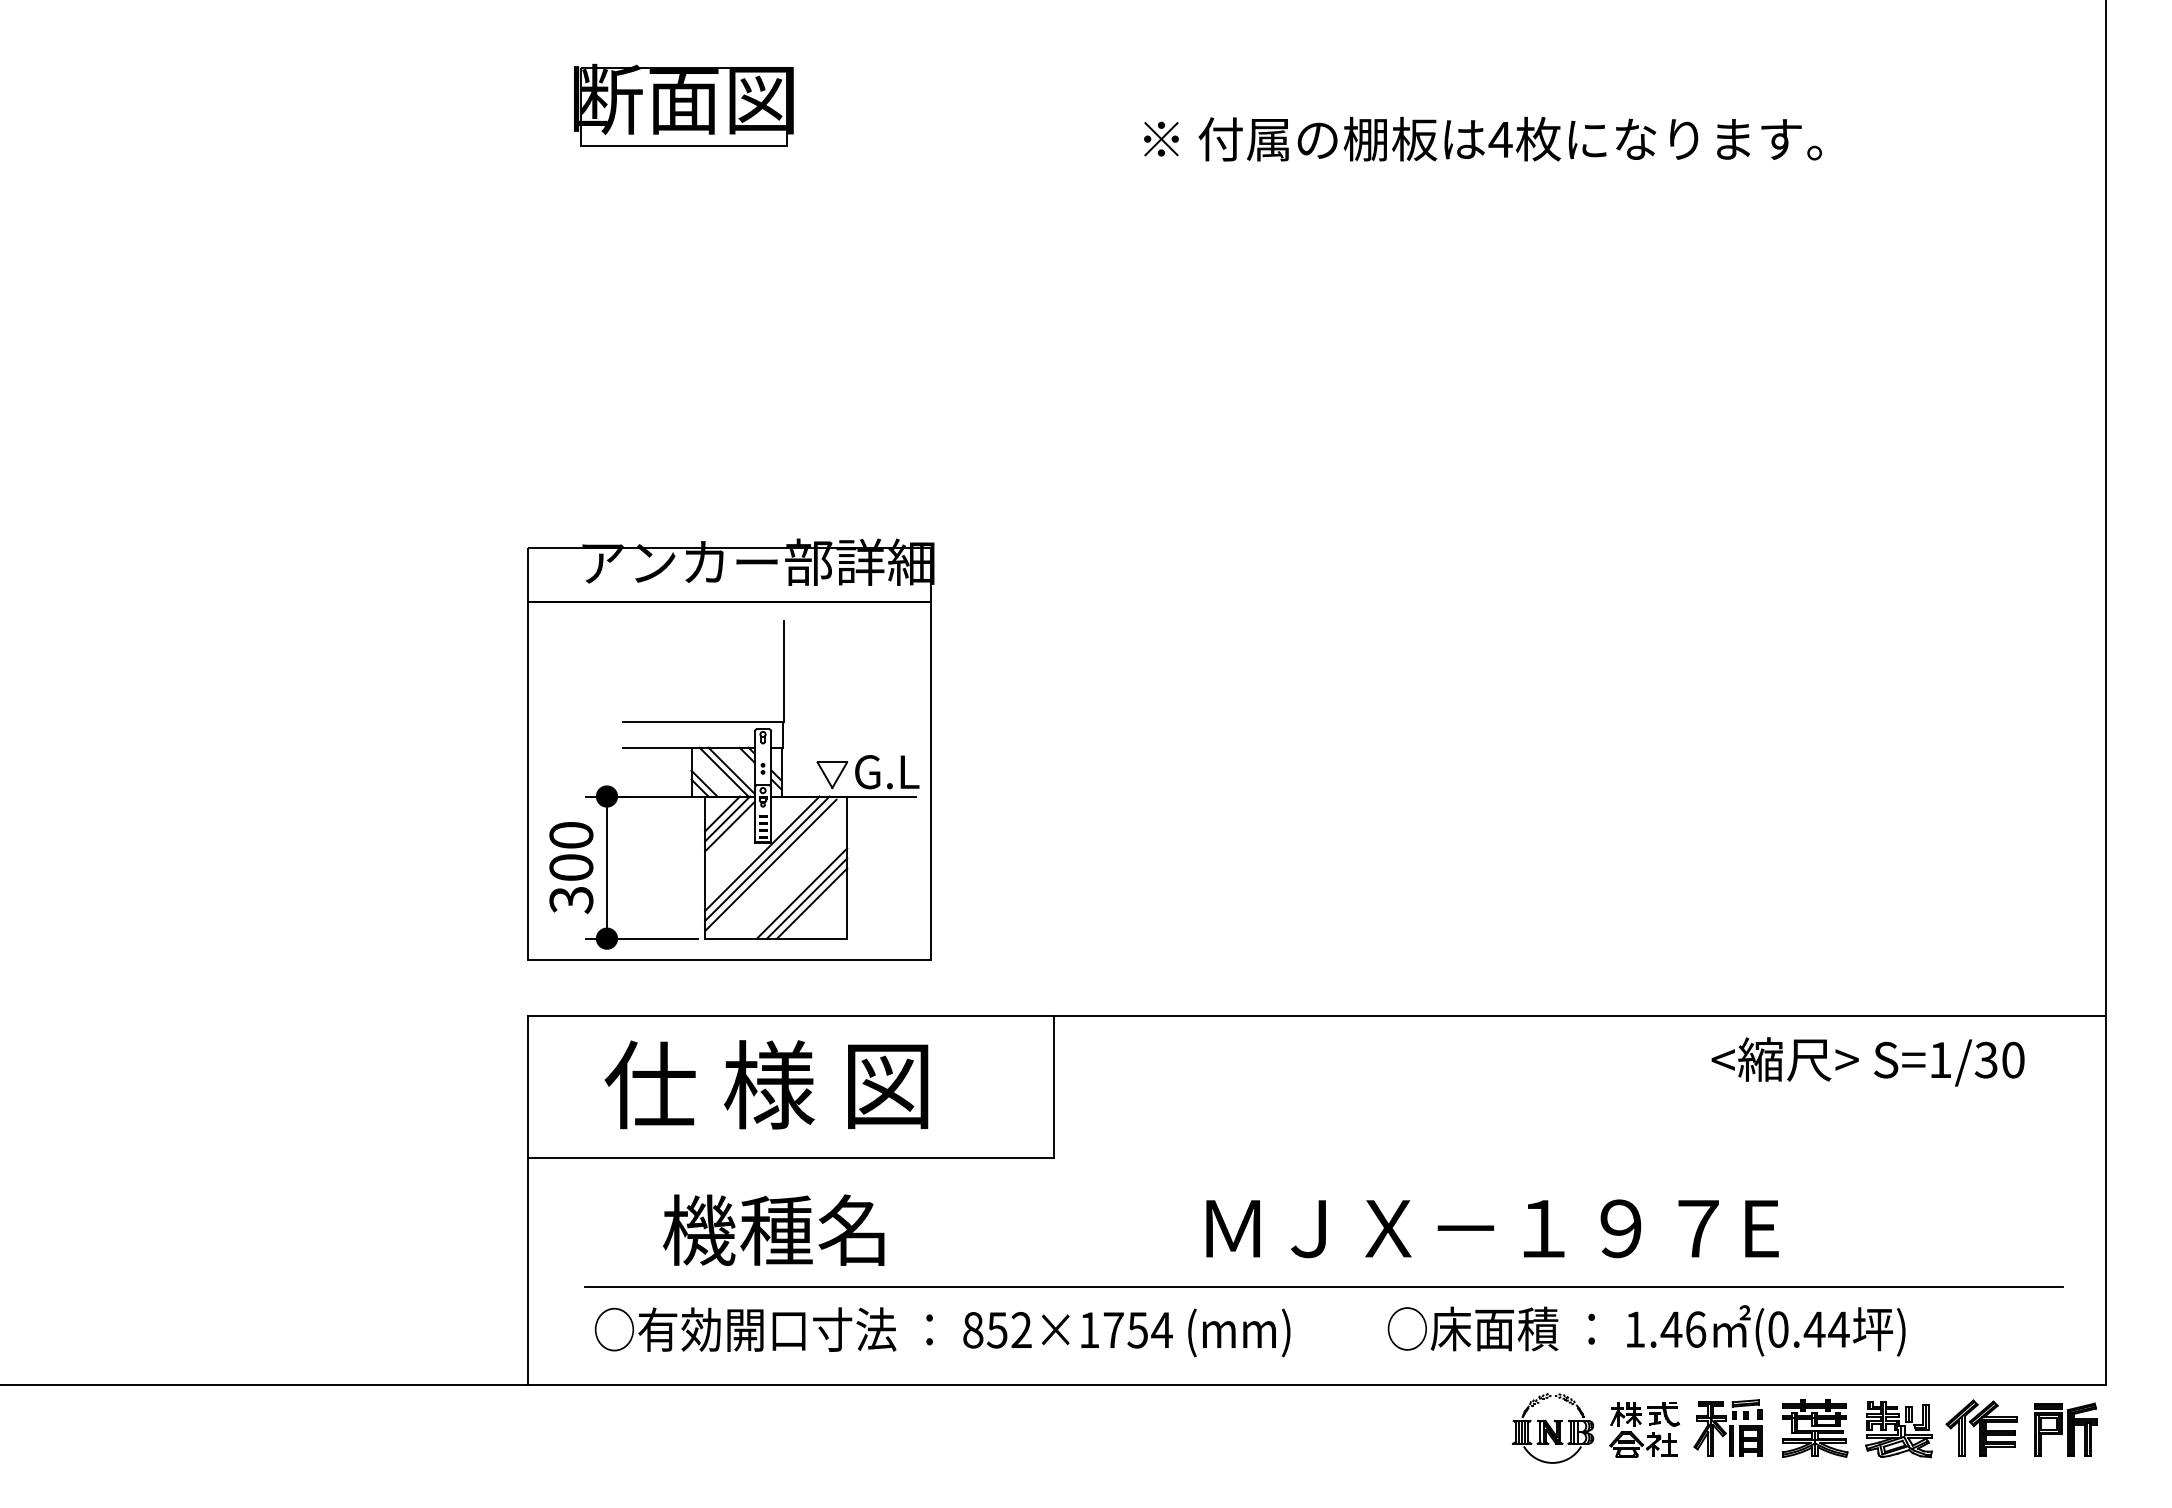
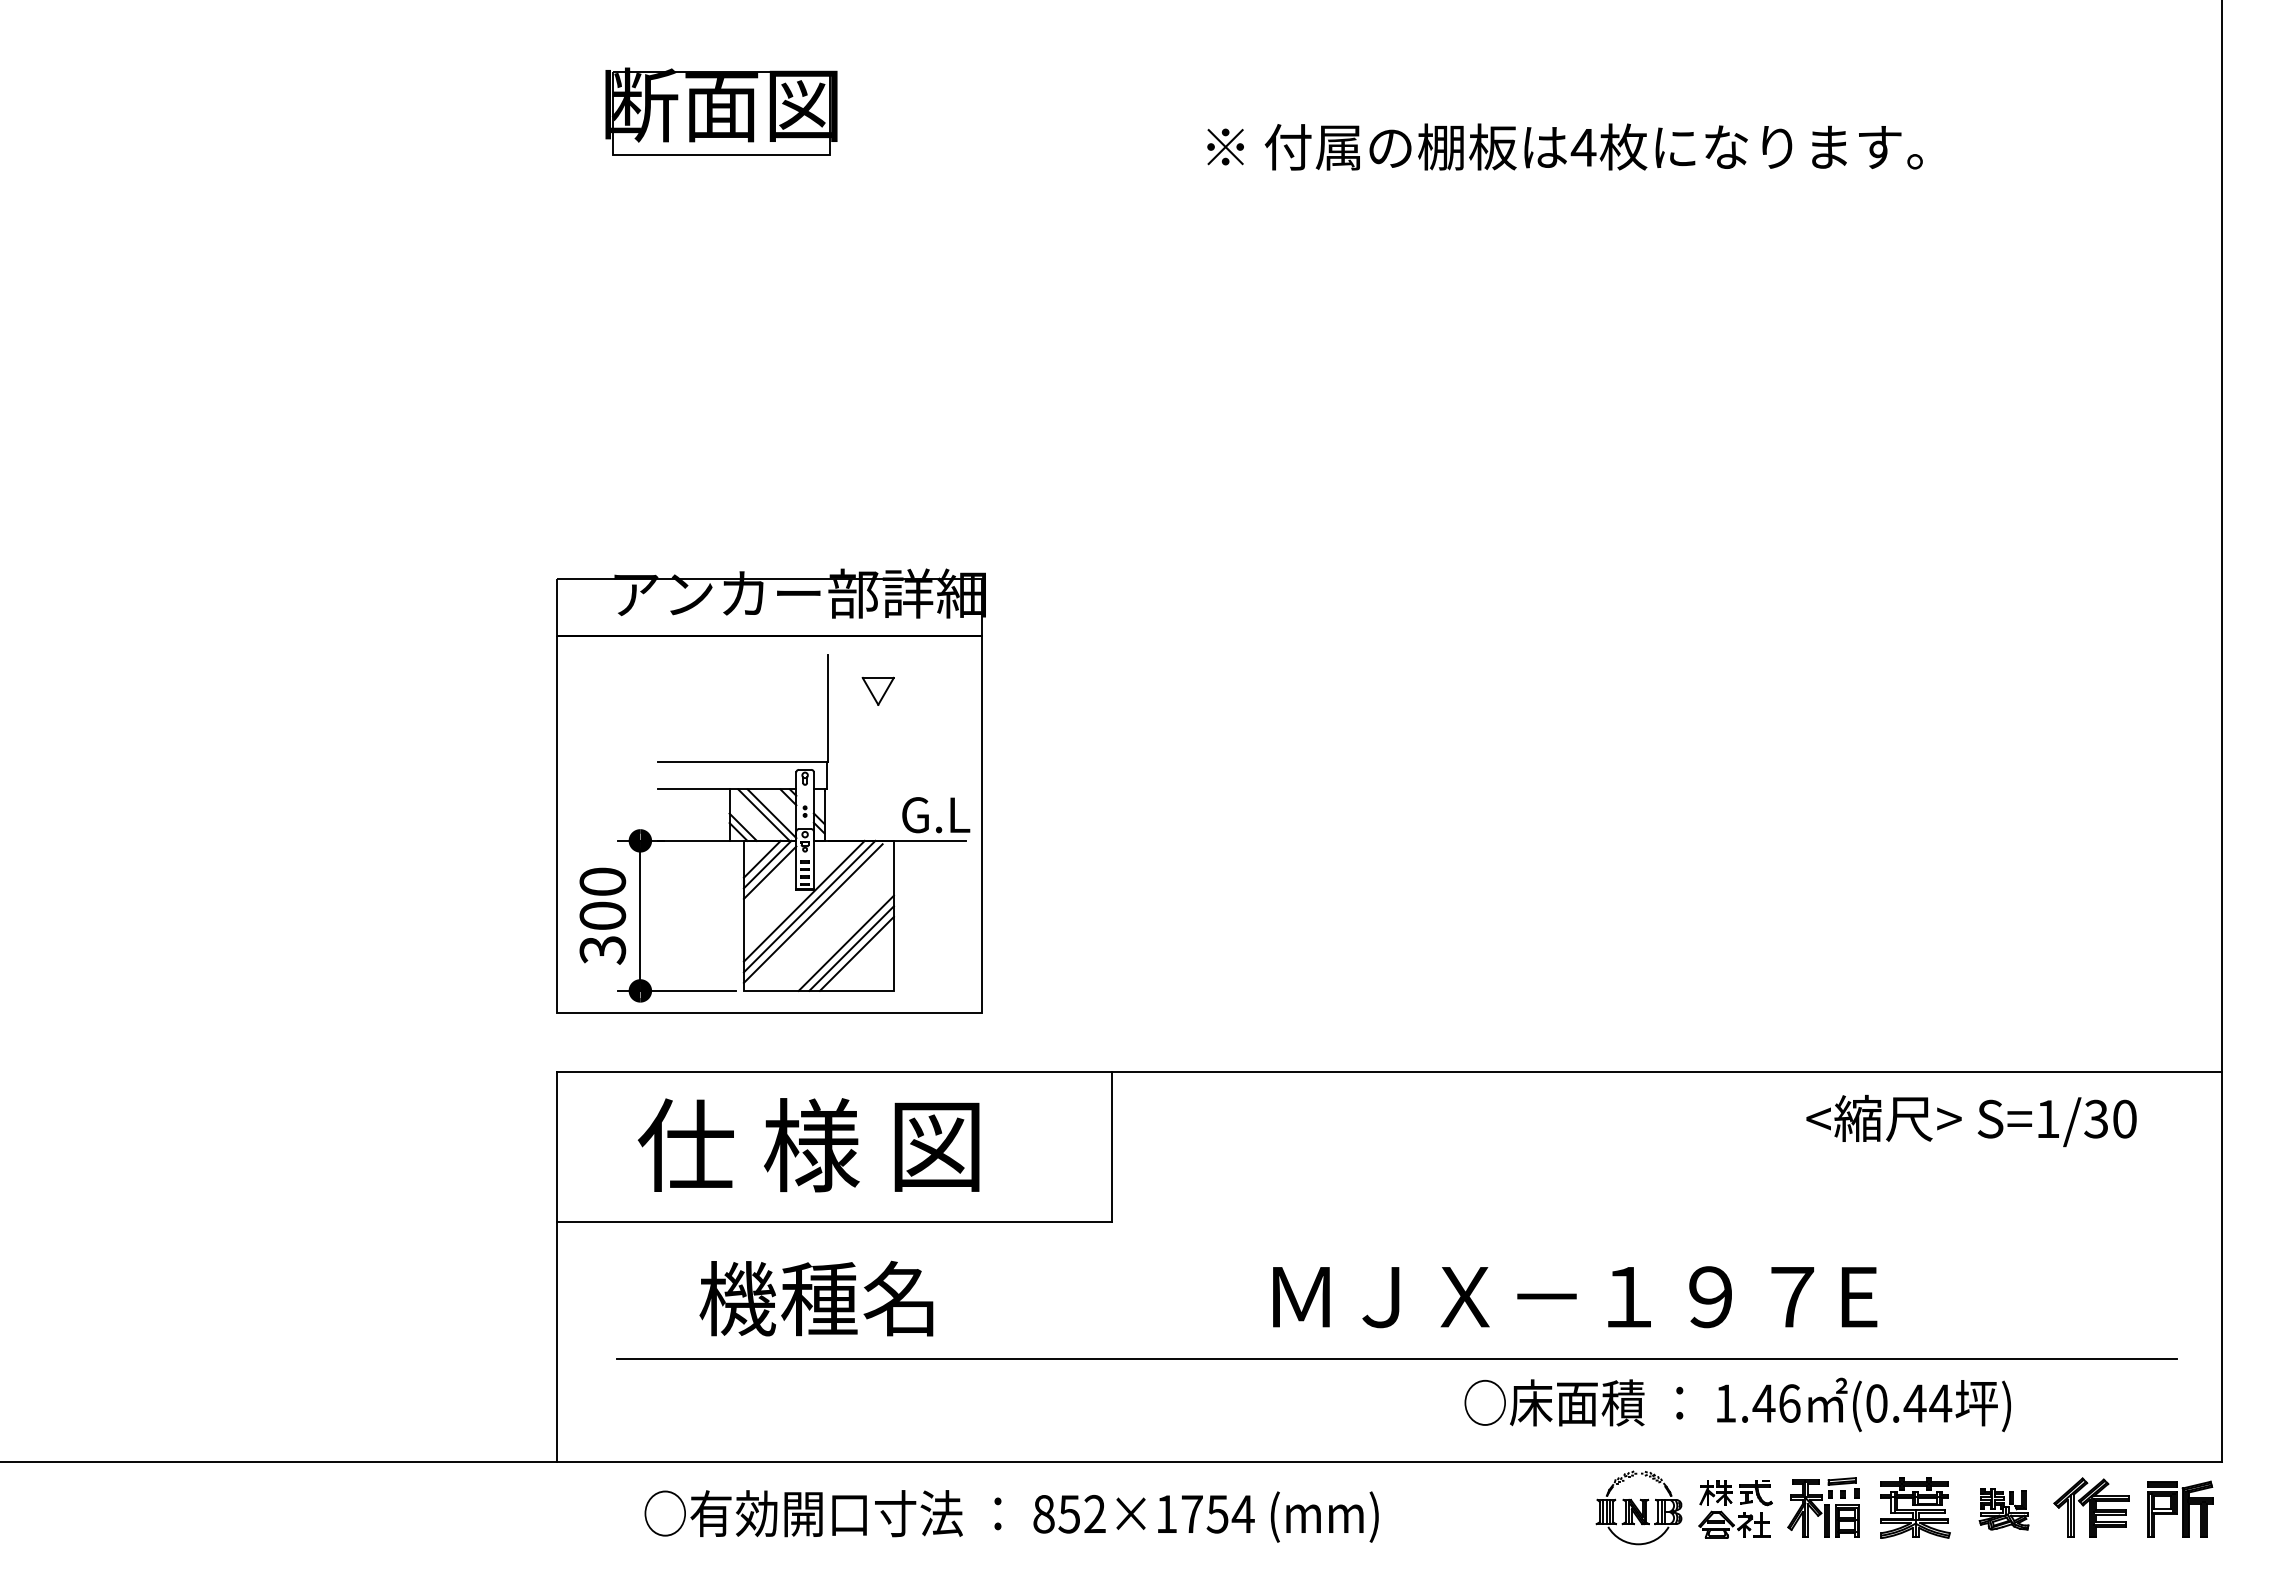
part: (831, 774) -> (877, 690), moved
text: (942, 1332) -> (1011, 1516), moved
part: (1898, 1429) -> (2003, 1509), size x0.7

